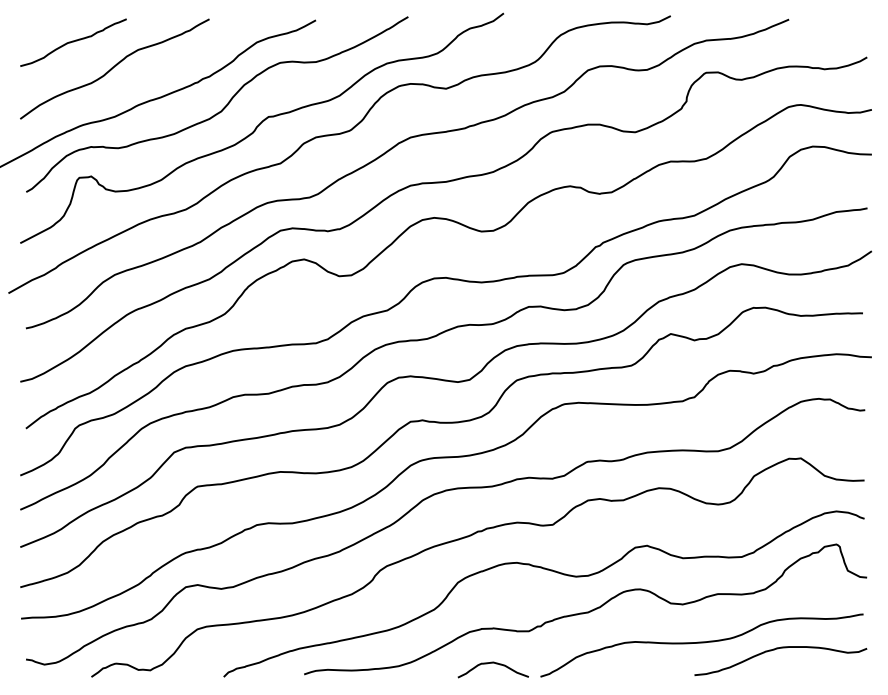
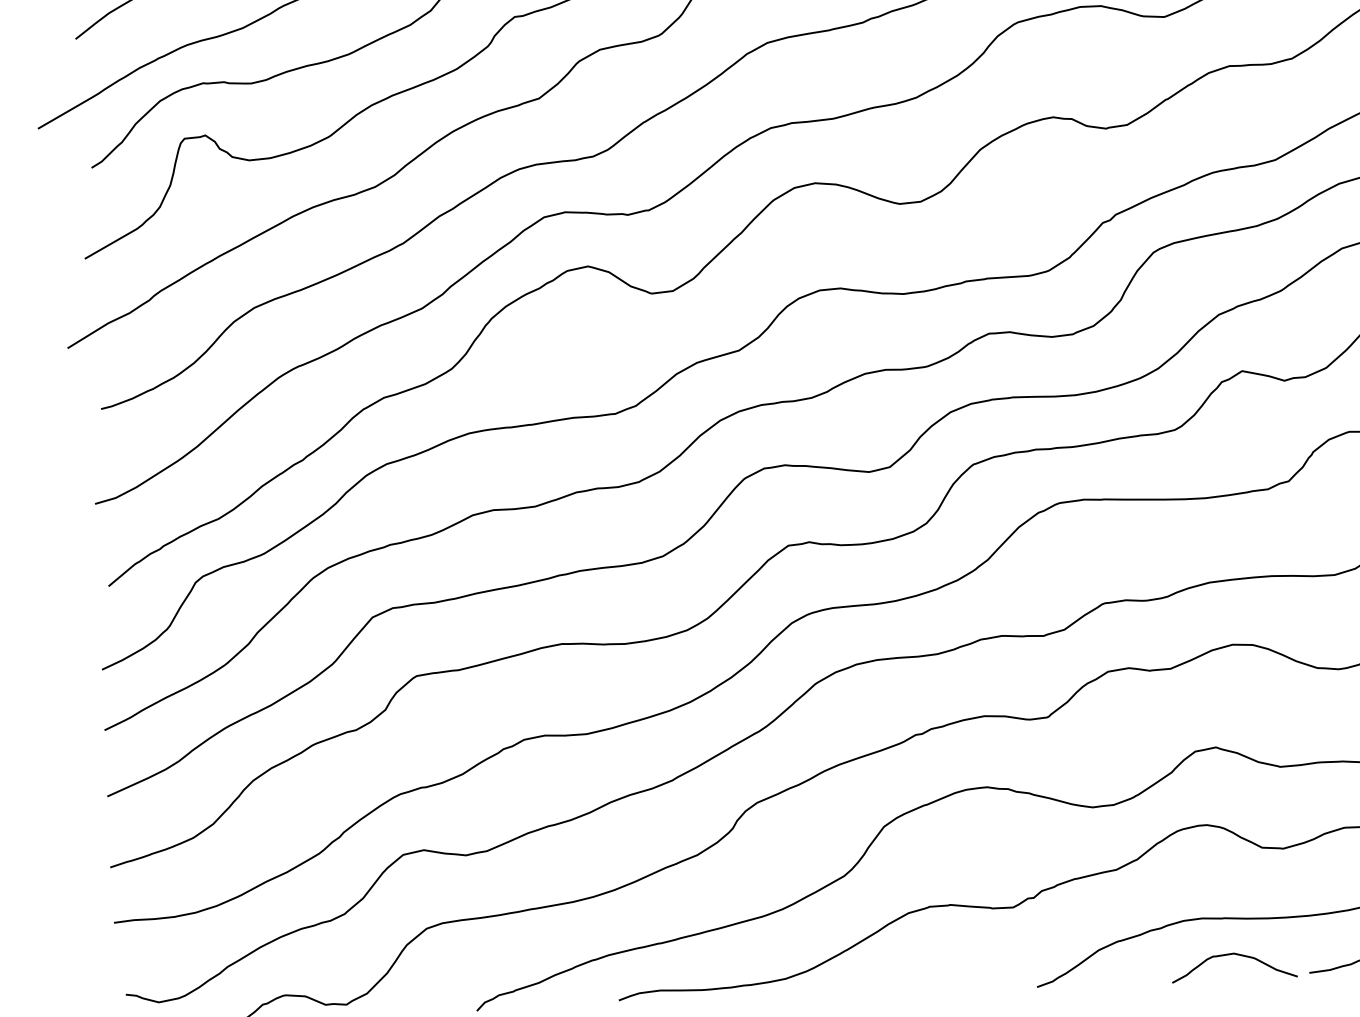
curve: (492, 663) -> (1232, 955), moved

